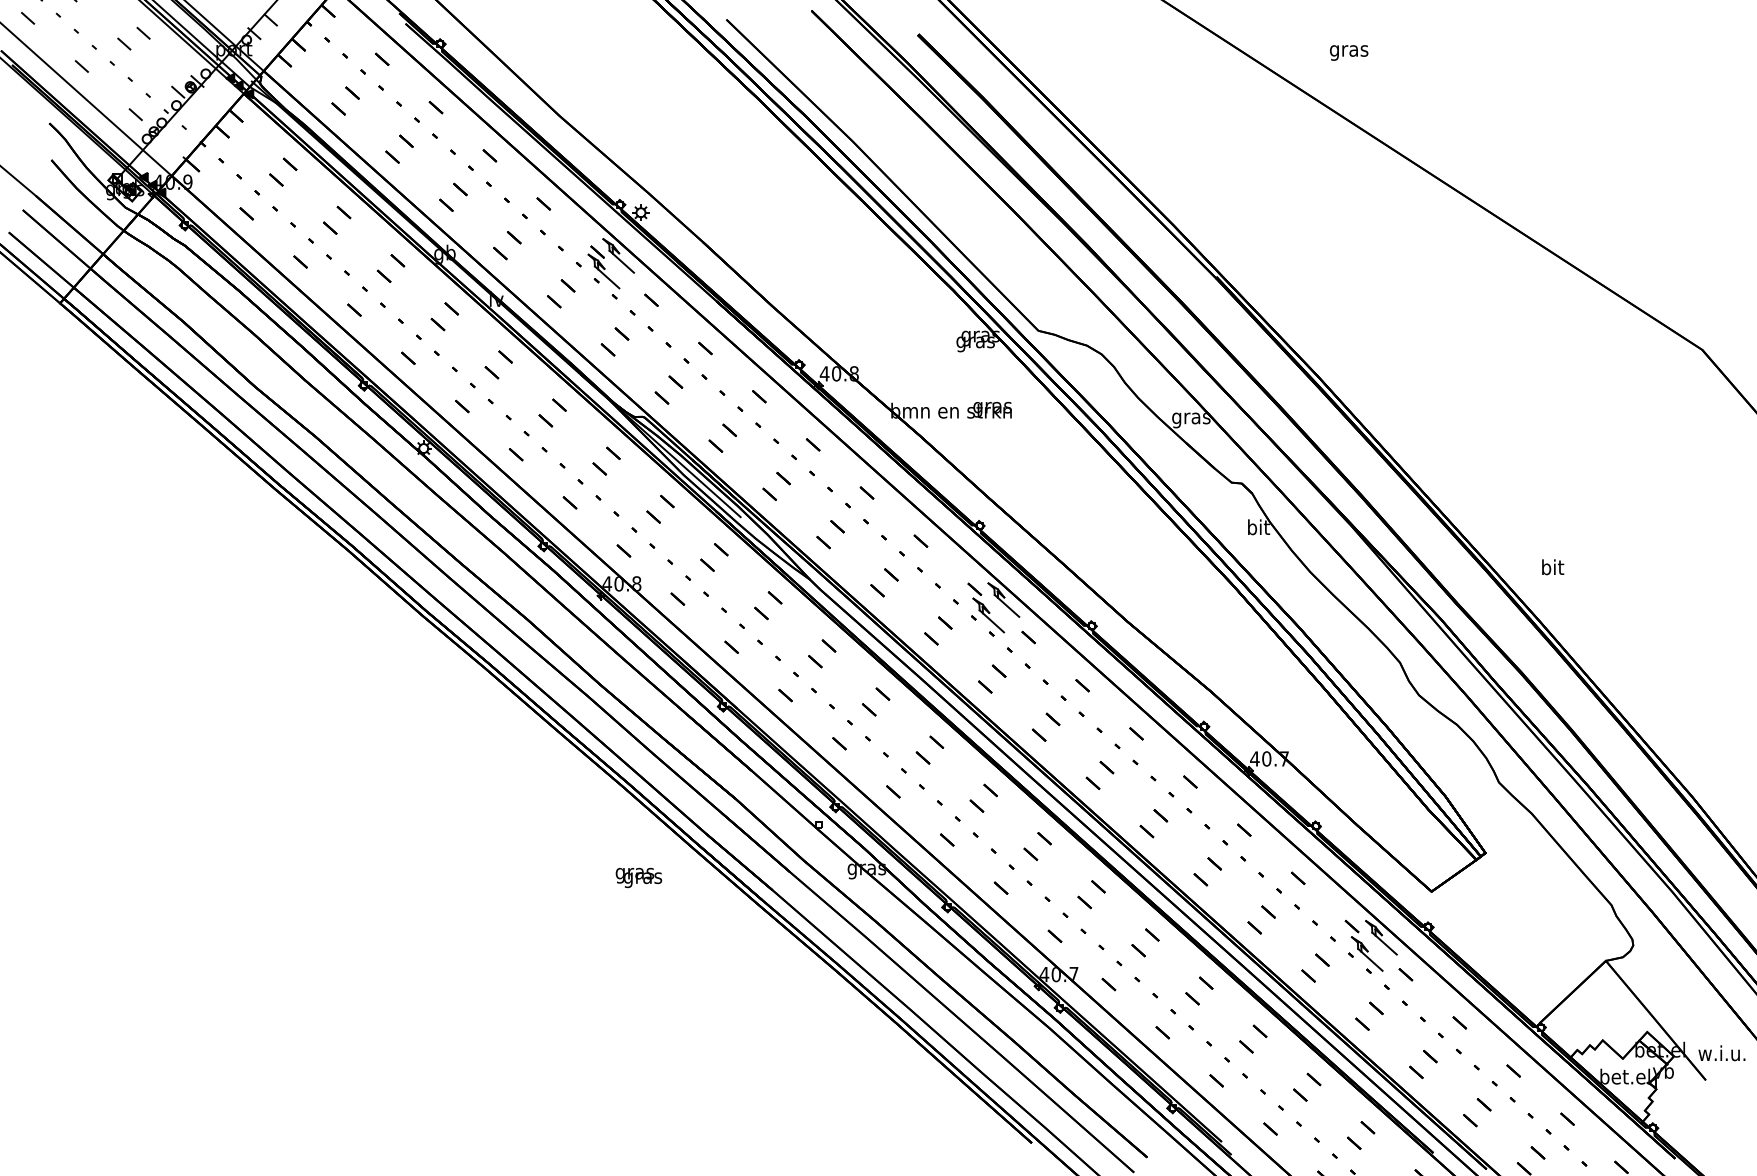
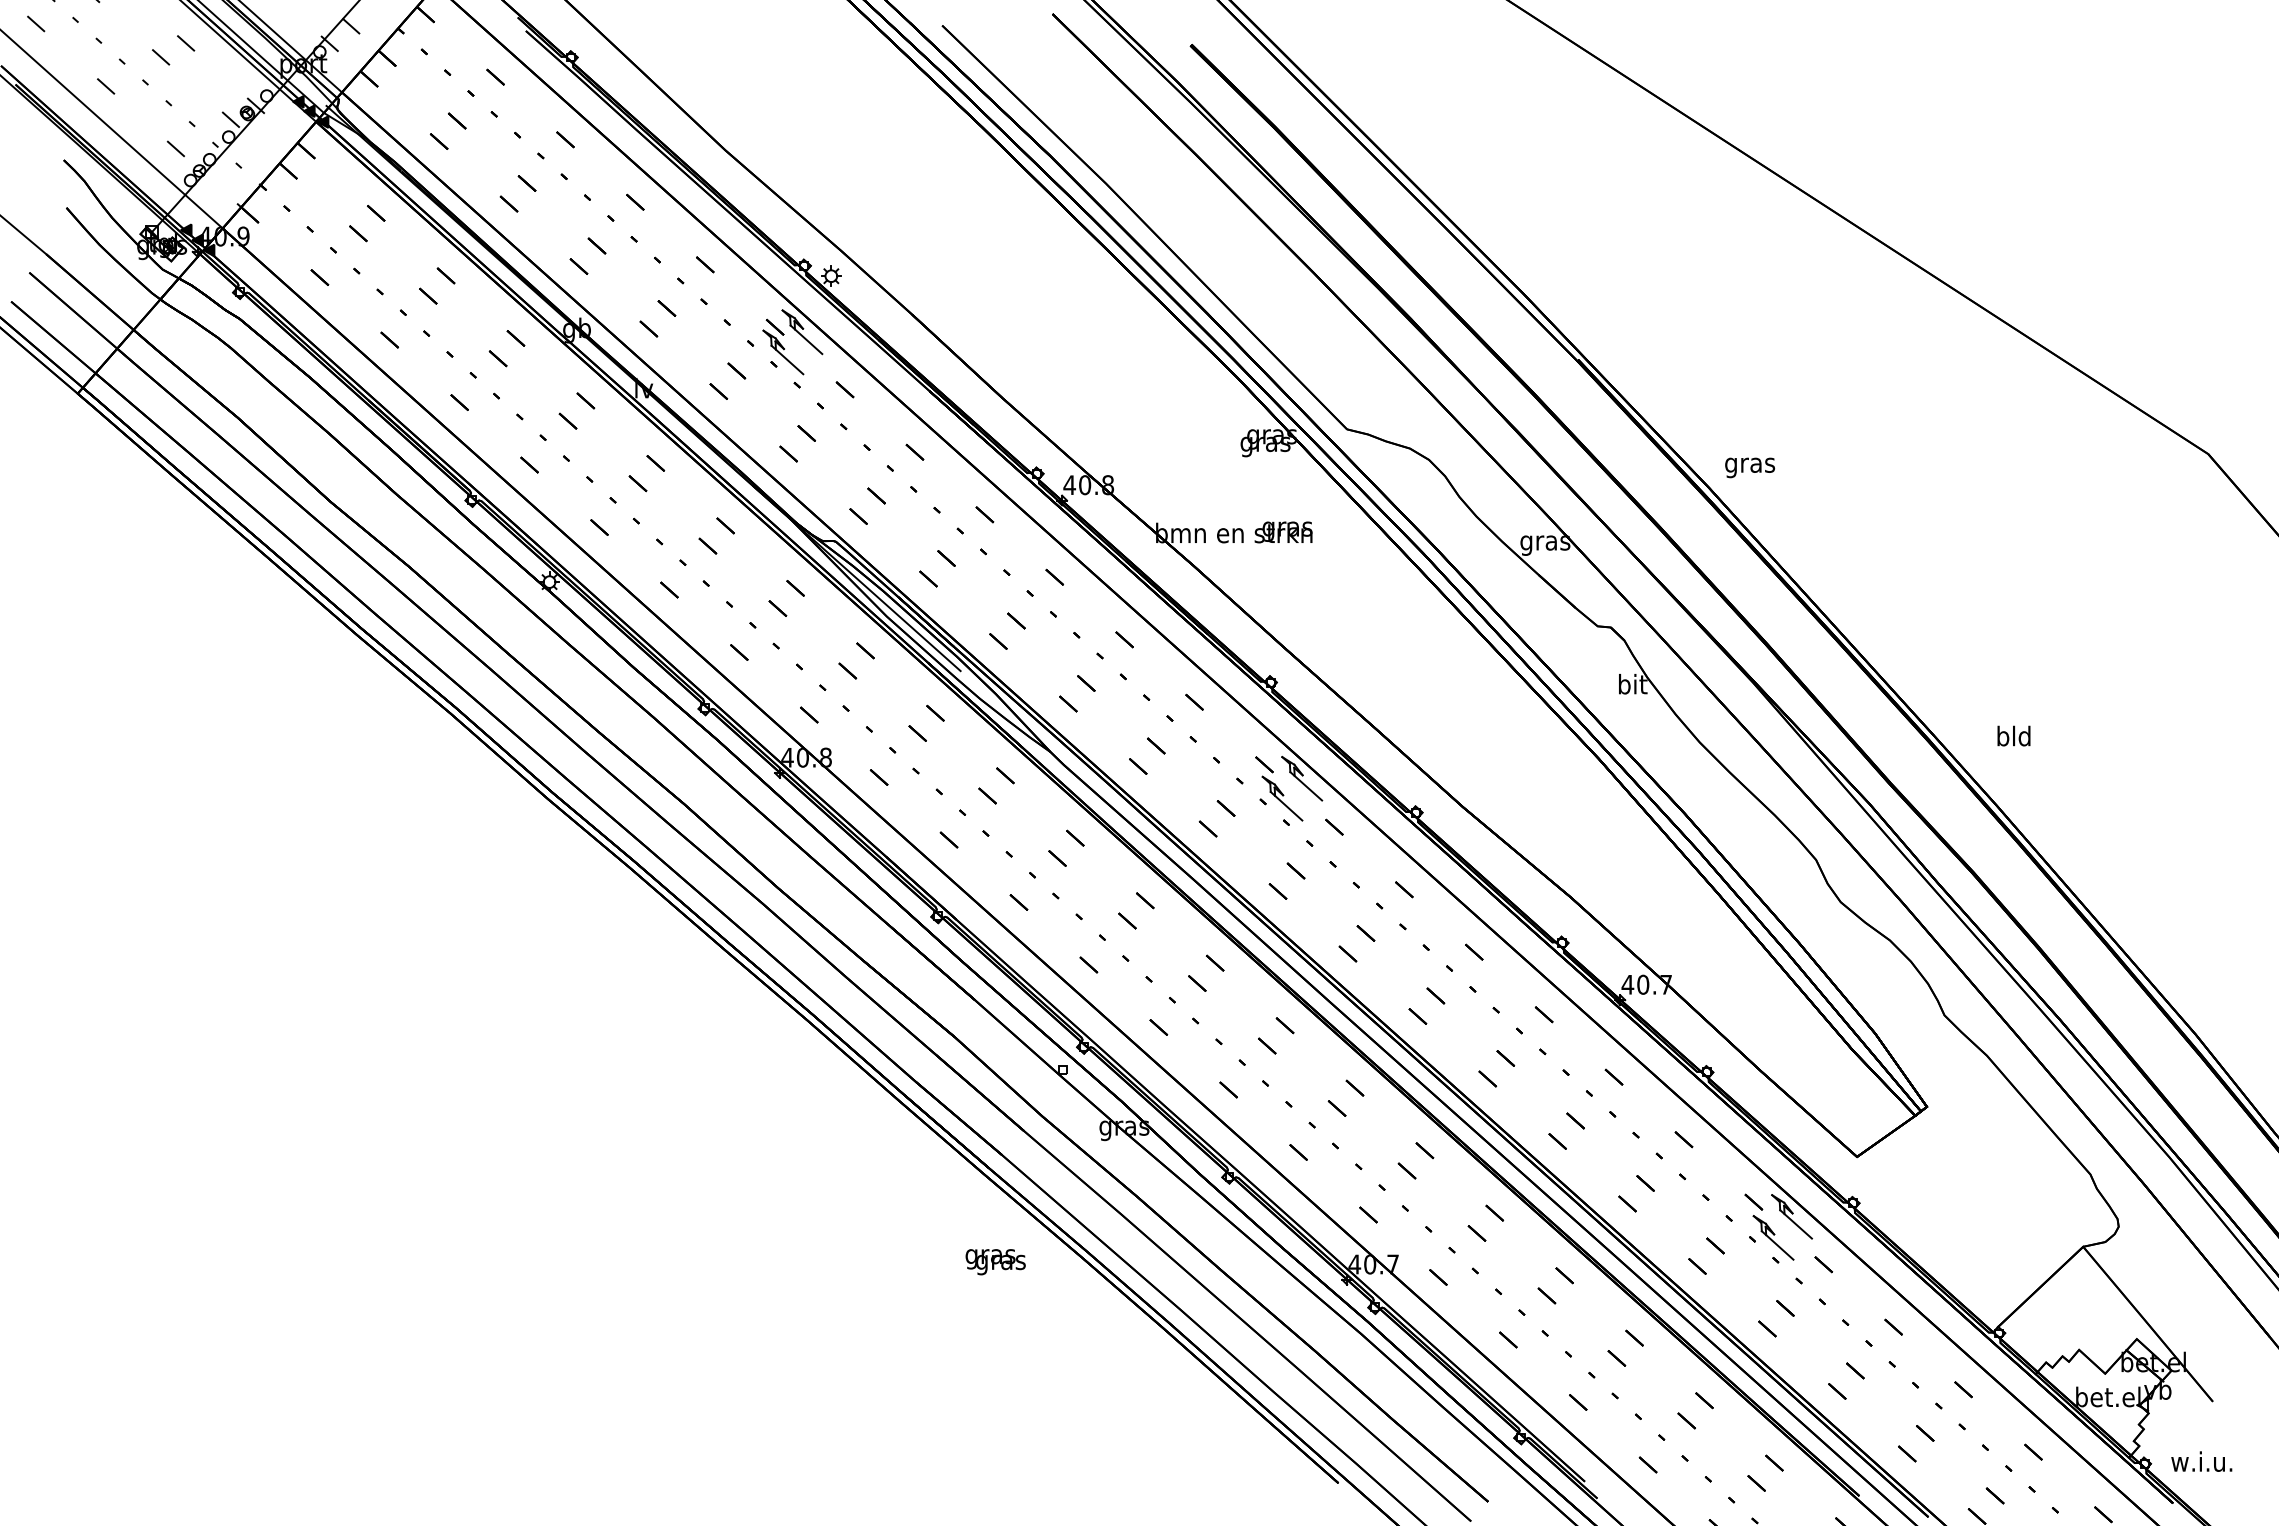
text: (1349, 52) -> (1750, 467), moved
text: (1552, 566) -> (2013, 735), bit -> bld
text: (638, 878) -> (995, 1262), moved
text: (1721, 1053) -> (2201, 1461), moved

